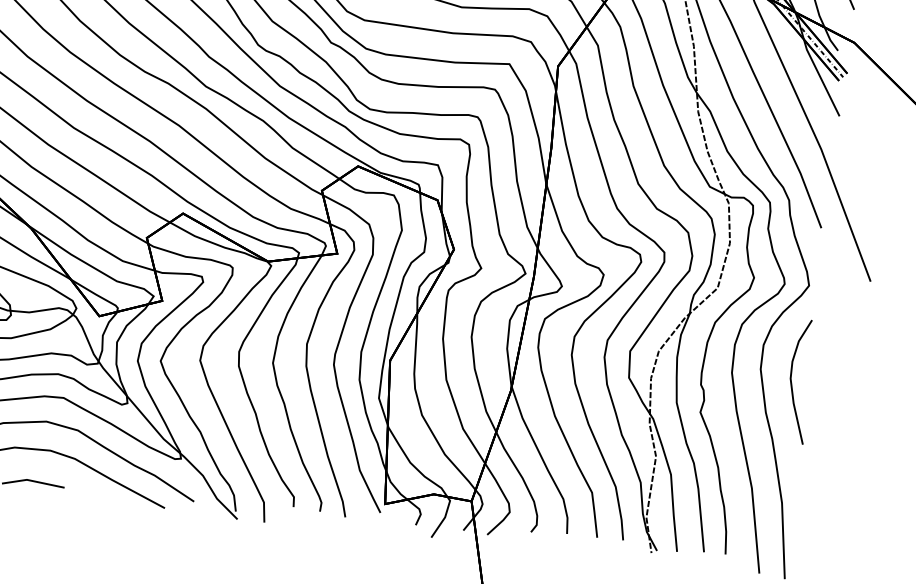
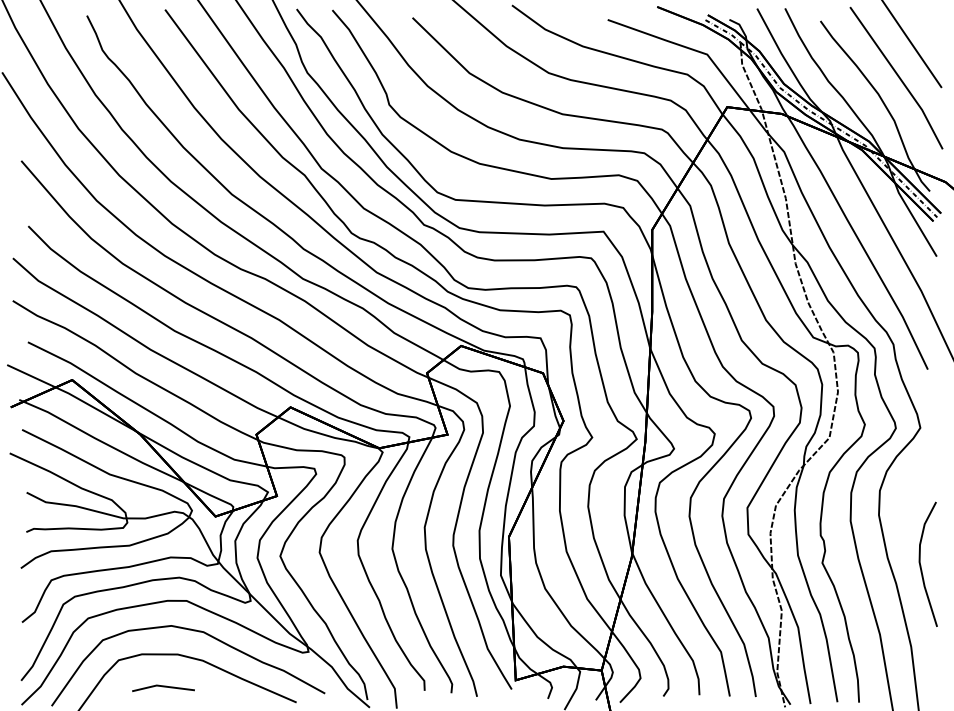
curve: (792, 382) -> (921, 565), moved

